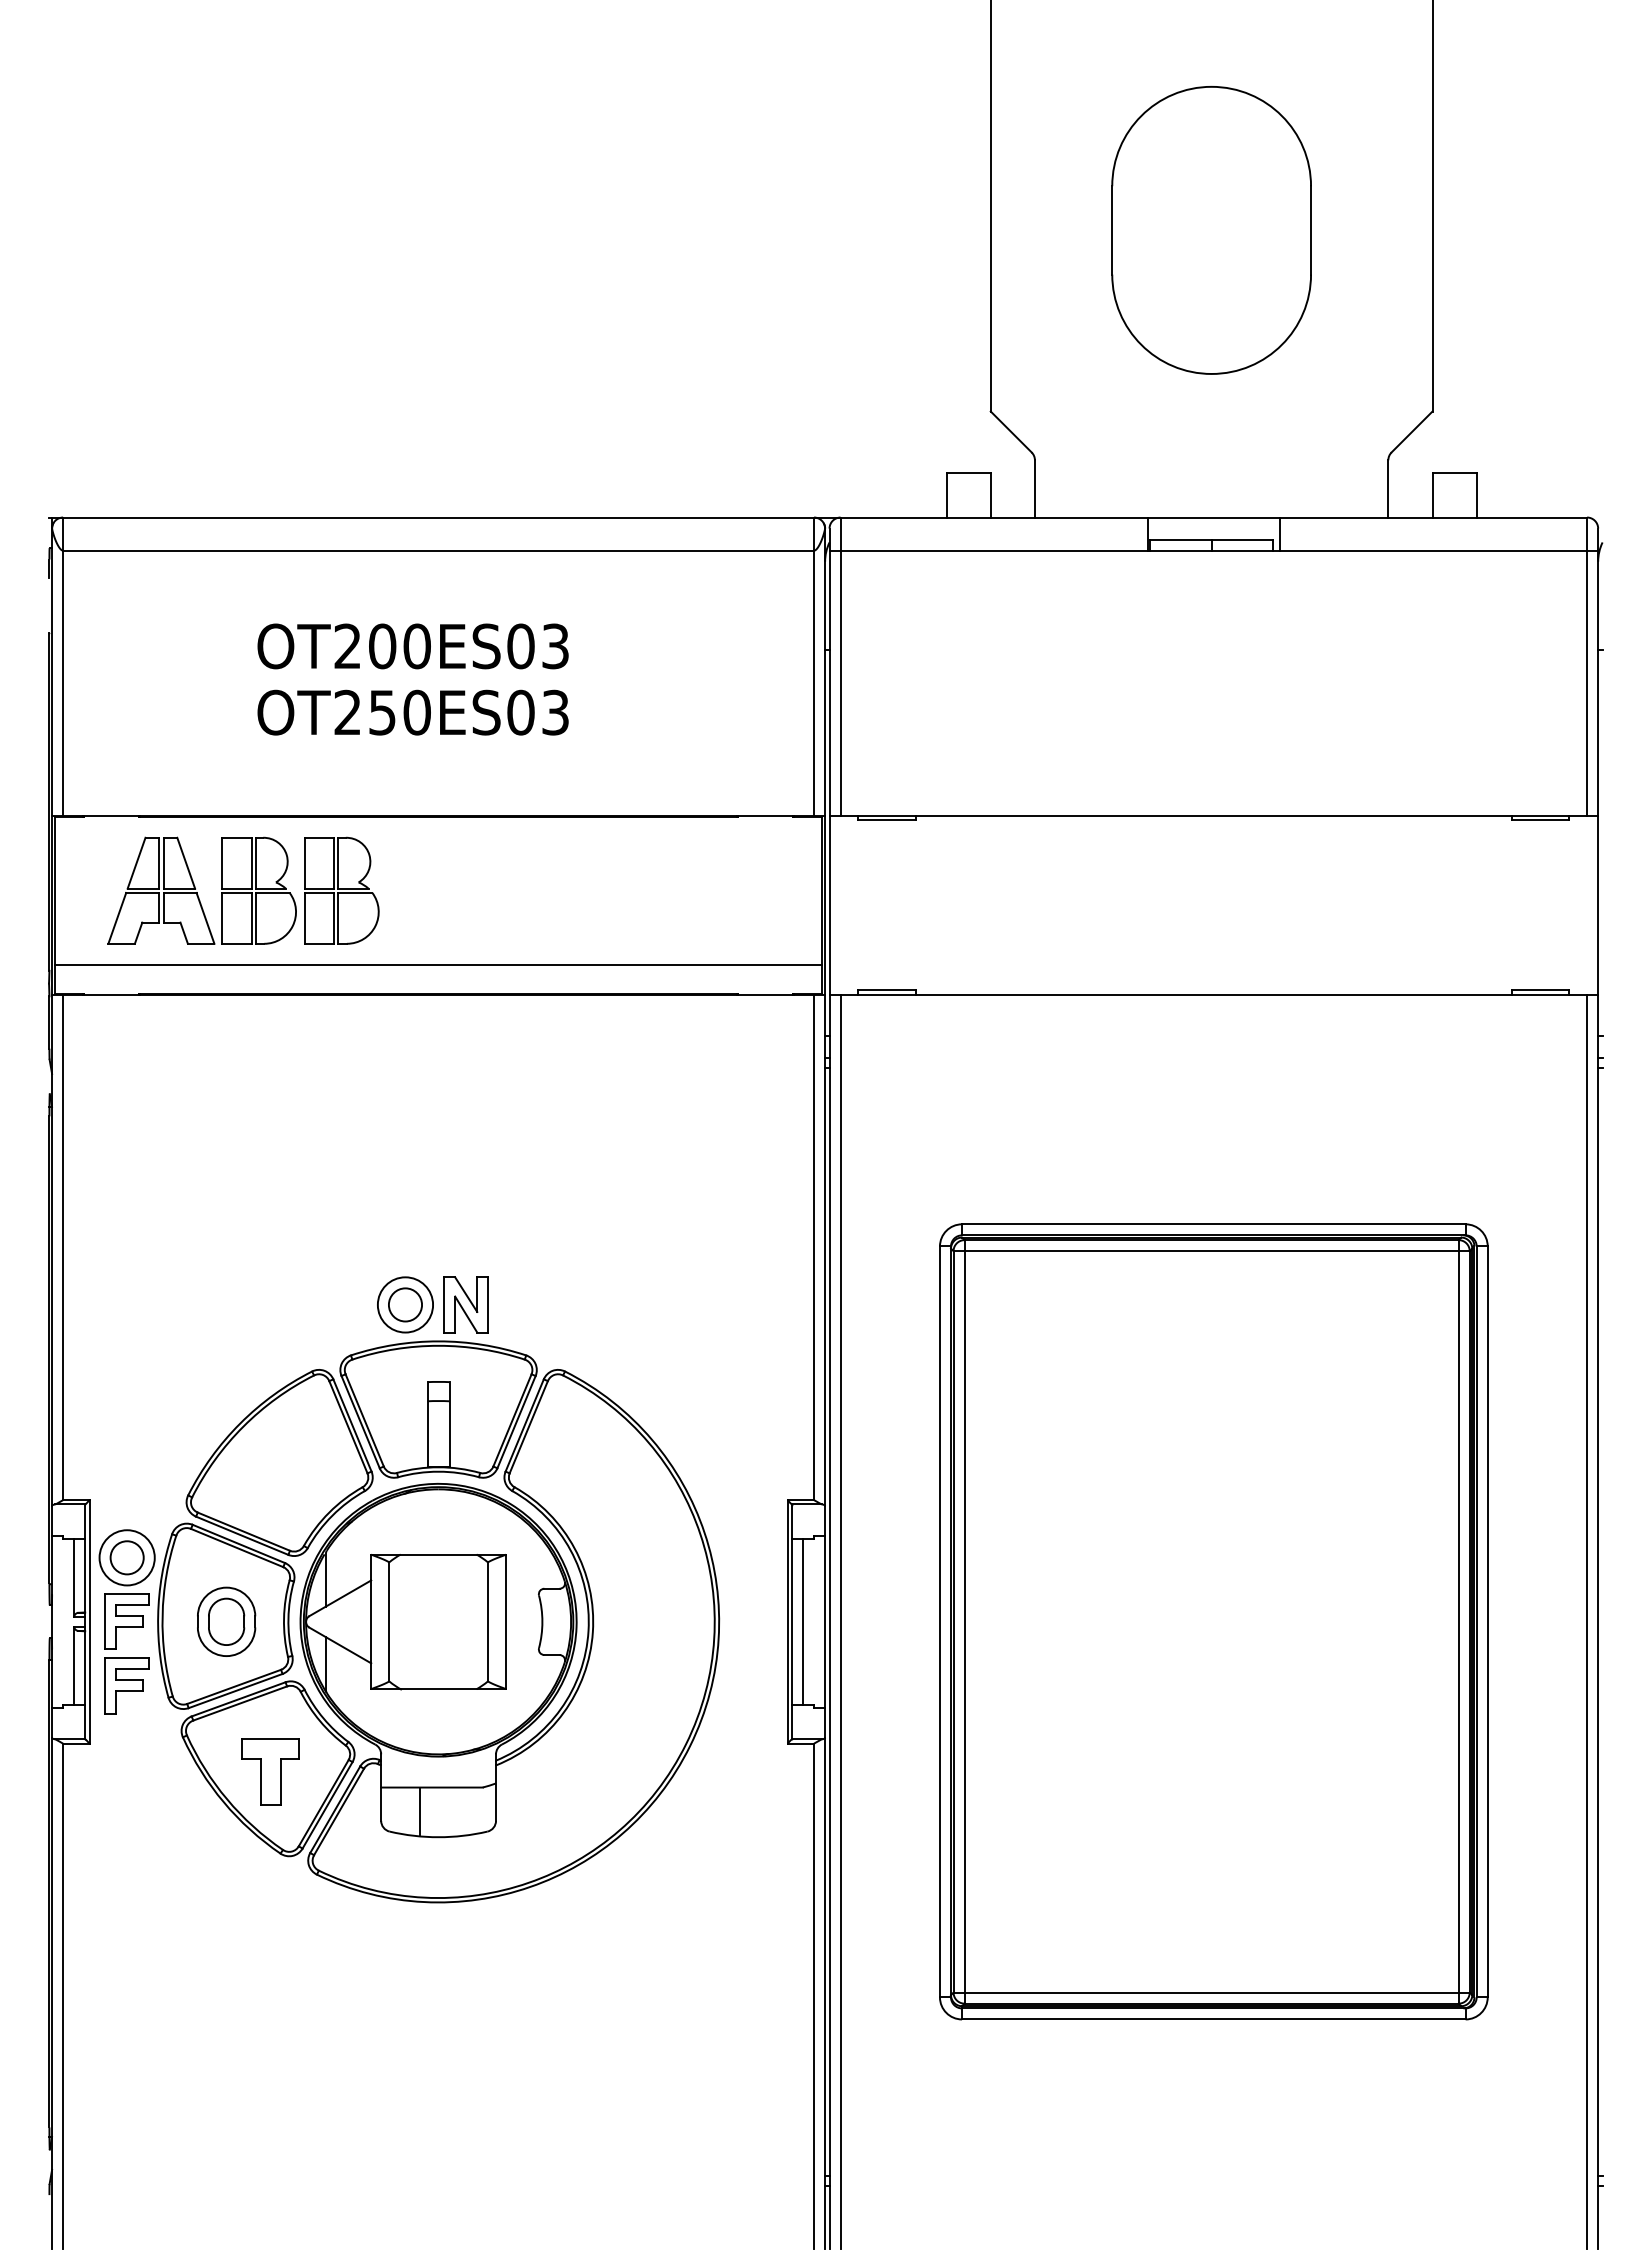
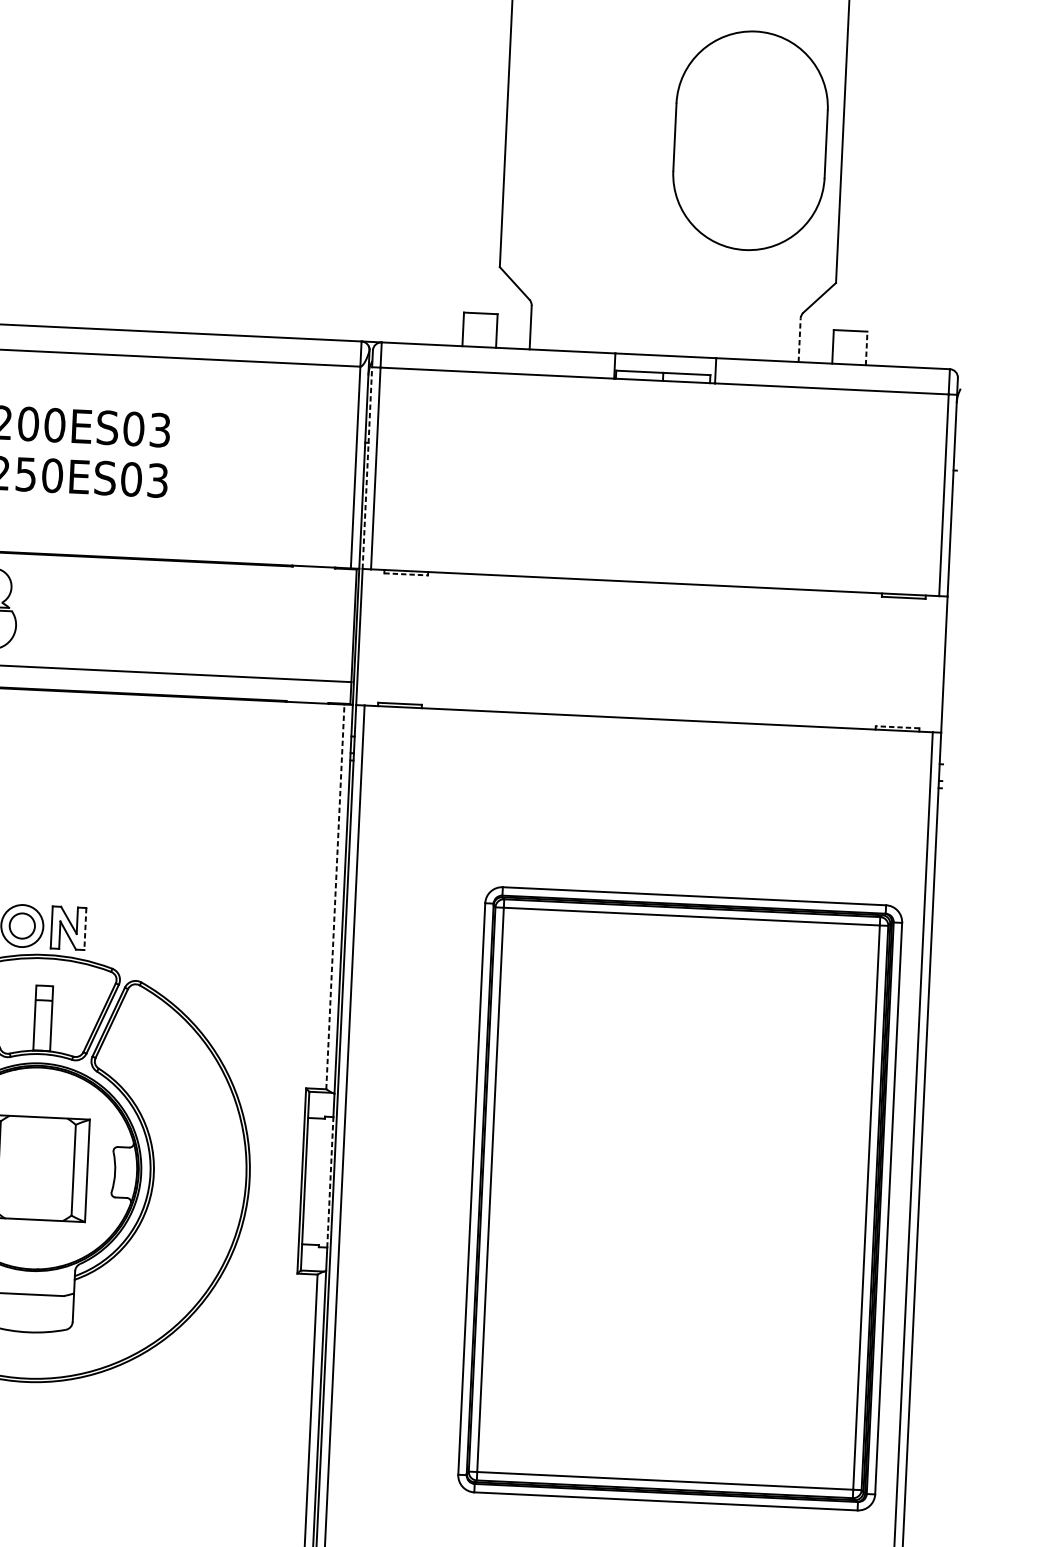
part: (1211, 230) -> (750, 140), moved
line: (1388, 488) -> (799, 339), solid -> dashed
line: (1476, 494) -> (866, 347), solid -> dashed
line: (829, 683) -> (367, 468), solid -> dashed
line: (886, 820) -> (405, 574), solid -> dashed
line: (1540, 990) -> (897, 727), solid -> dashed
line: (814, 1247) -> (335, 897), solid -> dashed
line: (488, 1304) -> (85, 928), solid -> dashed
line: (803, 1621) -> (313, 1181), removed
line: (825, 1621) -> (330, 1182), solid -> dashed
part: (1213, 1621) -> (679, 1198), moved
line: (419, 1811) -> (14, 1312), removed

